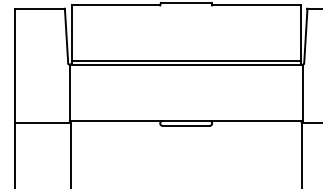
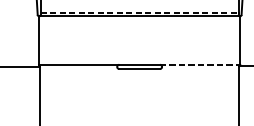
line: (186, 60) -> (139, 12), solid -> dashed
line: (256, 120) -> (200, 64), solid -> dashed

